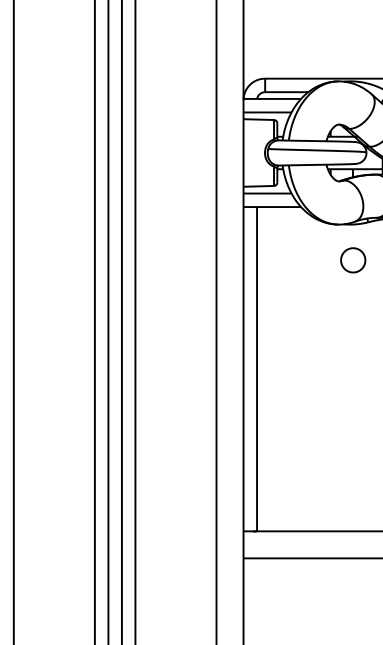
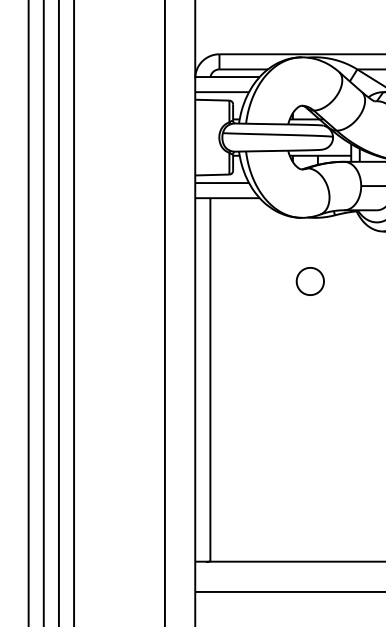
part: (353, 260) -> (310, 281), moved

